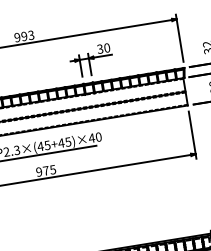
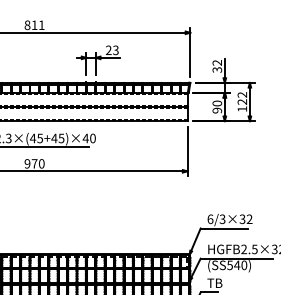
text: (24, 36) -> (34, 25), 993 -> 811
text: (103, 48) -> (112, 50), 30 -> 23
text: (52, 169) -> (41, 163), 975 -> 970

